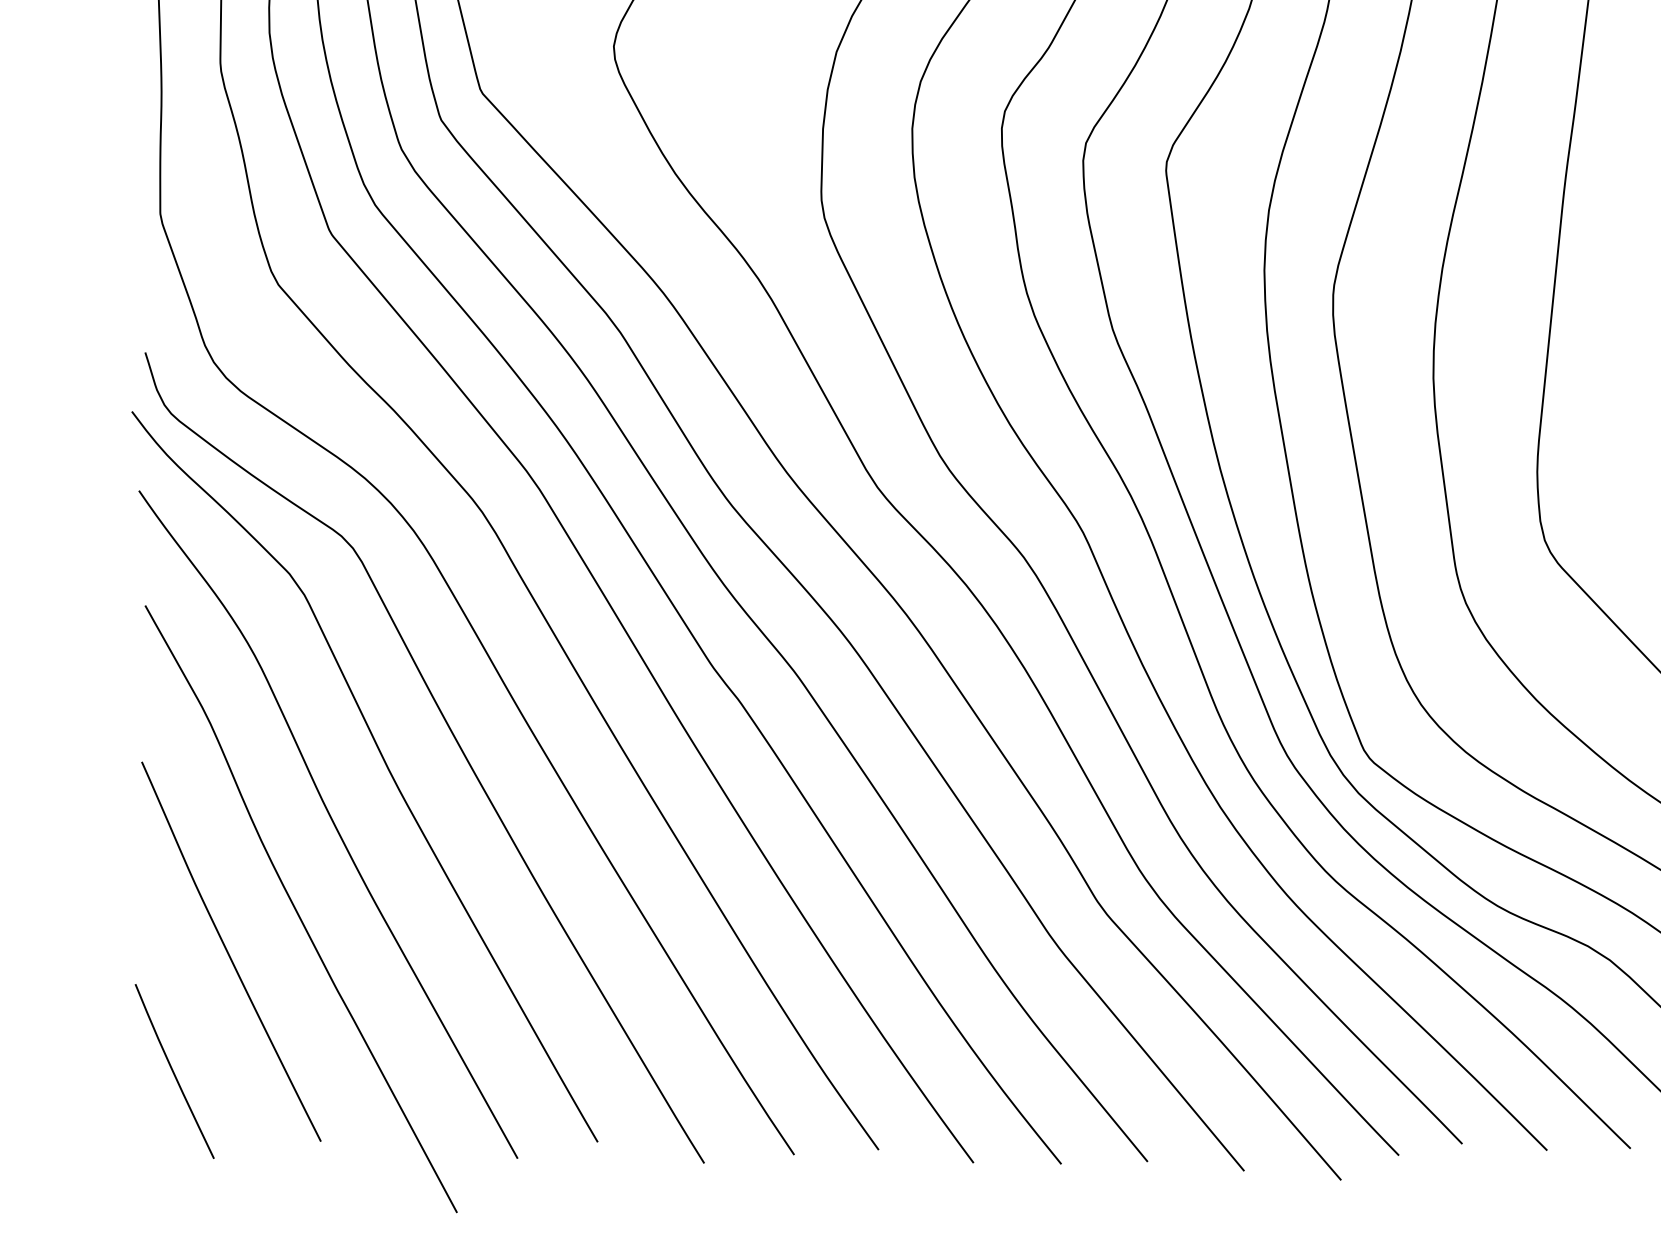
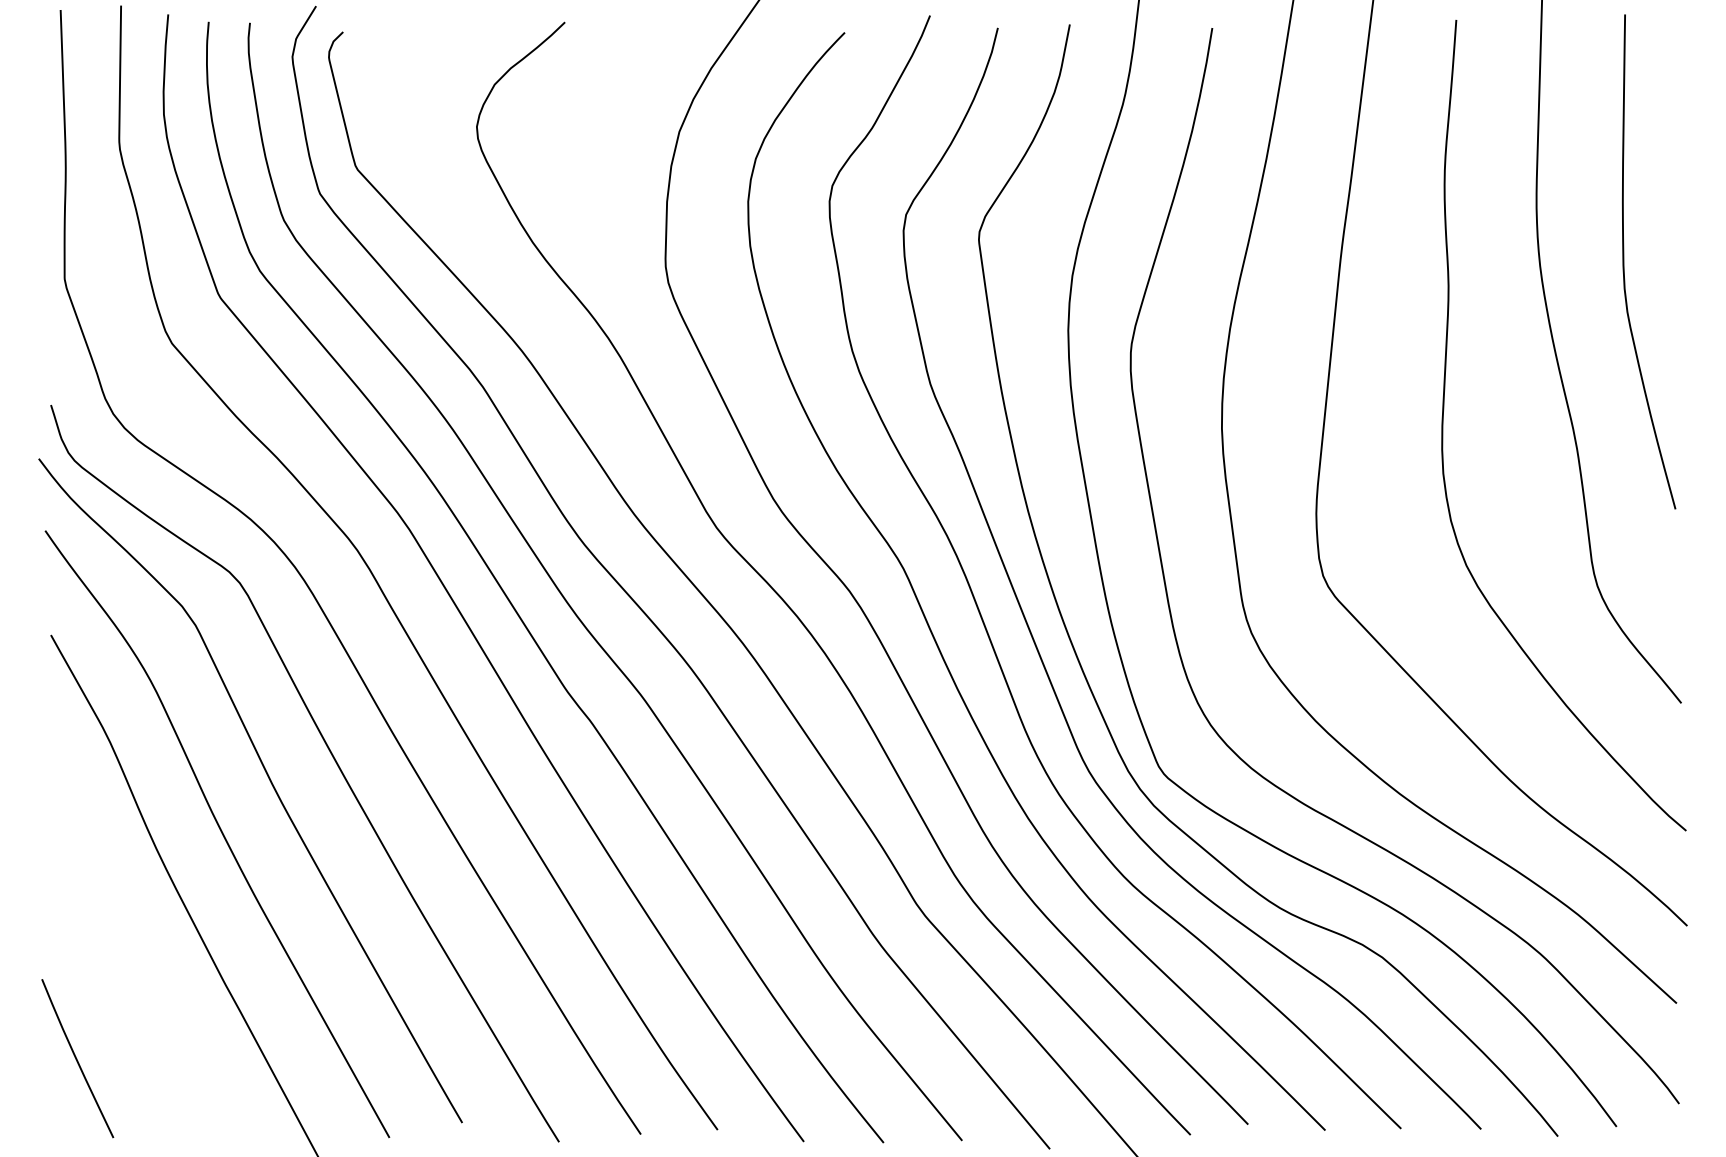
curve: (229, 953) -> (127, 951), removed

